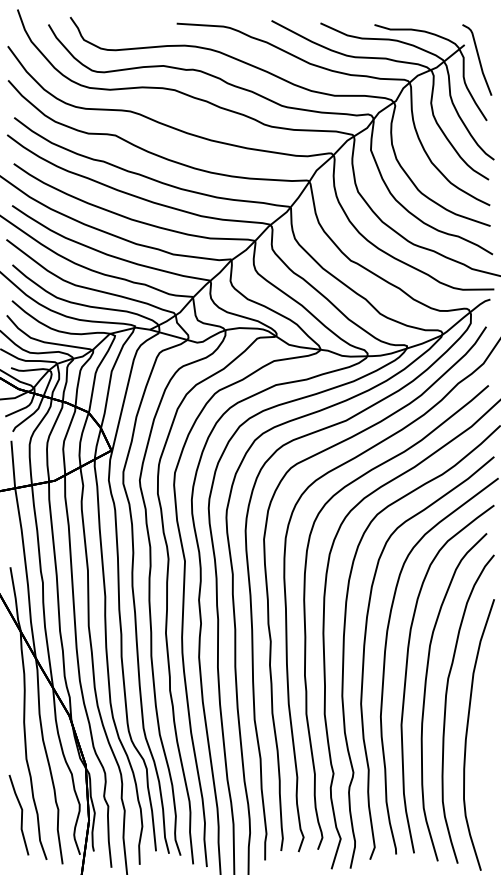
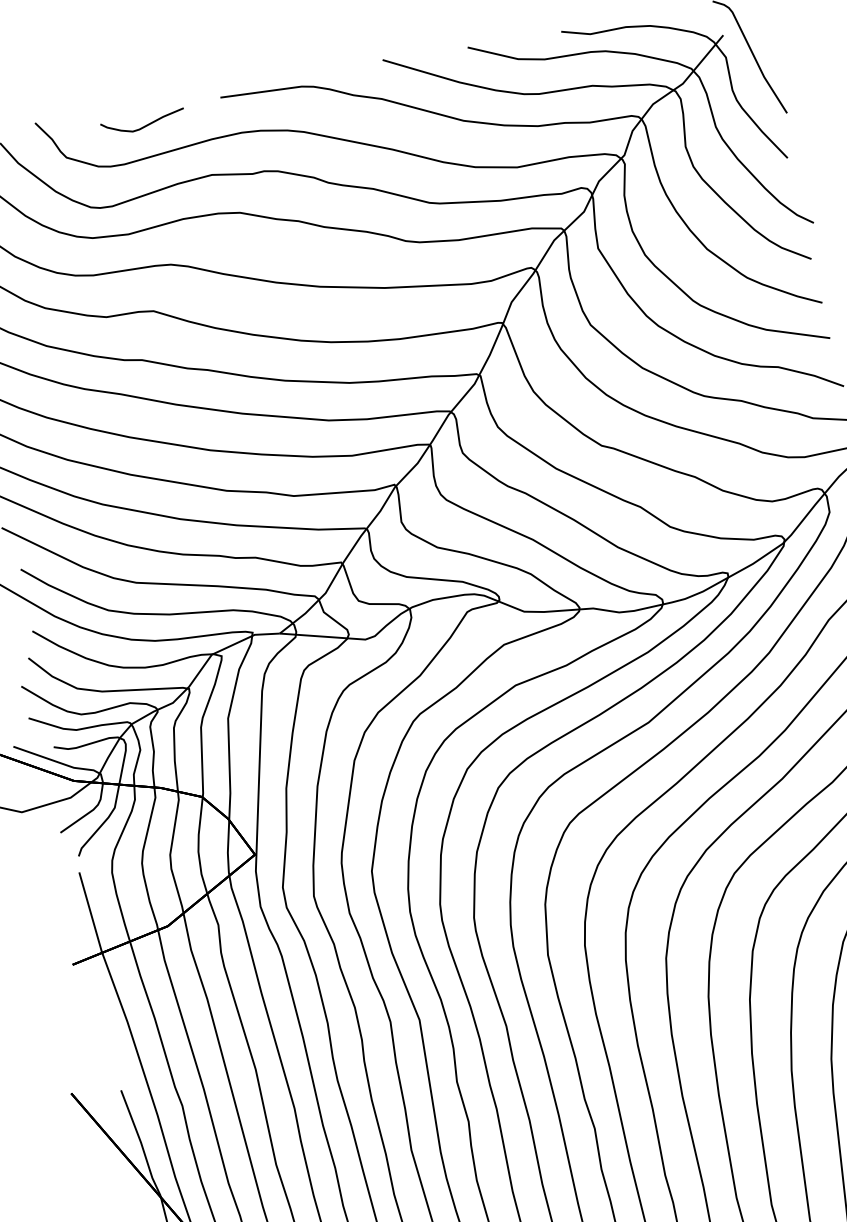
curve: (130, 30) -> (143, 125), added

